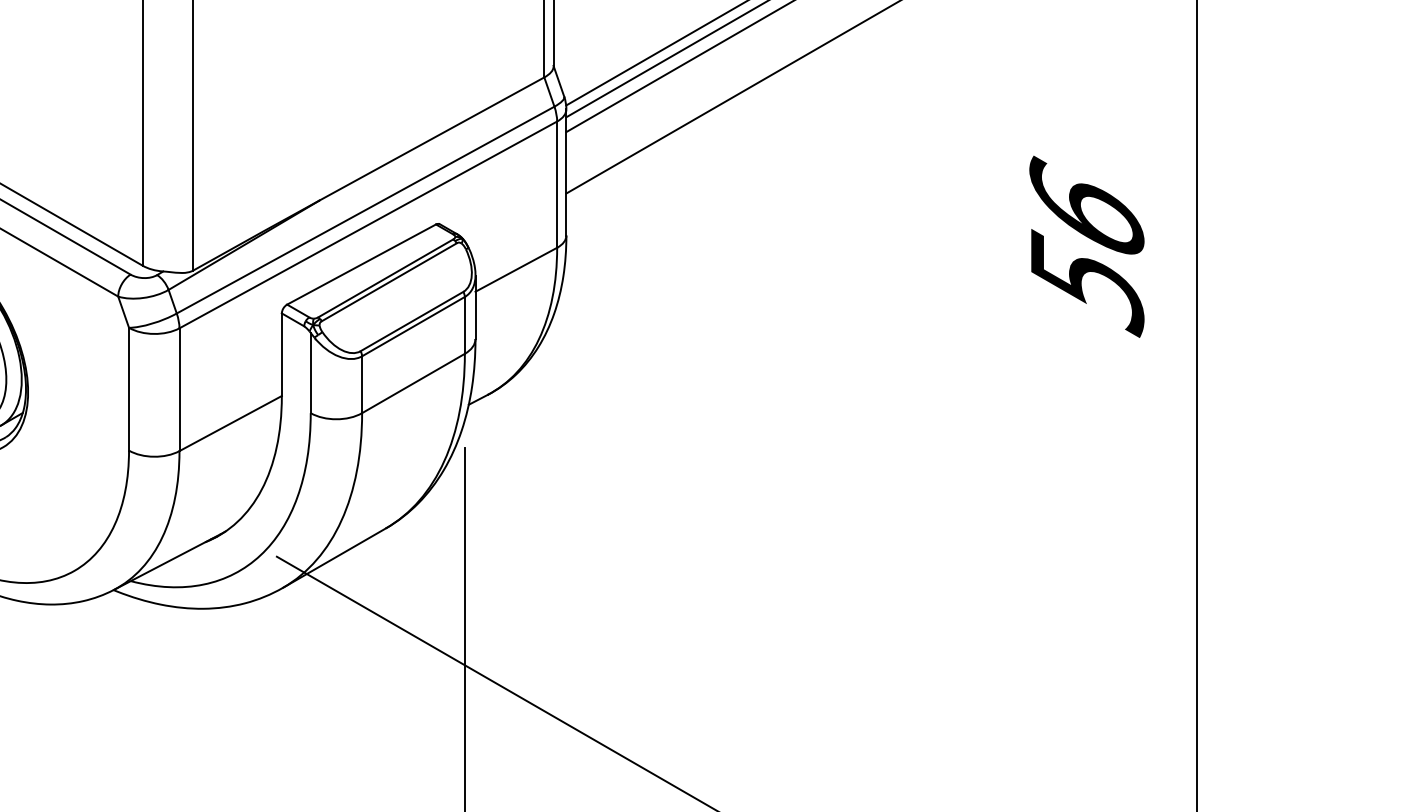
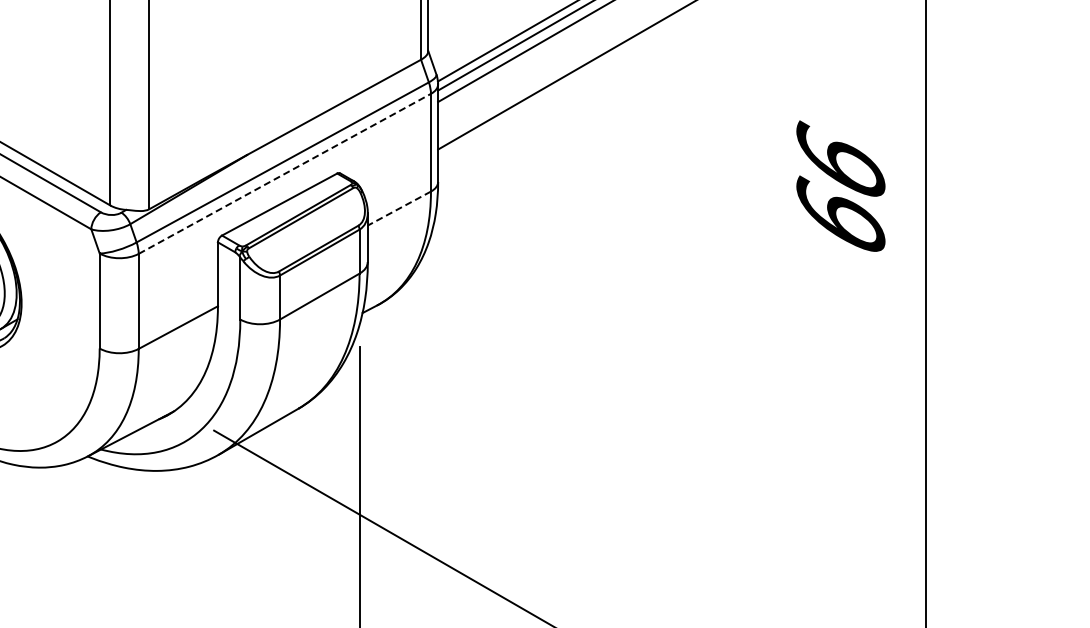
line: (367, 224) -> (284, 173), solid -> dashed
line: (516, 269) -> (399, 208), solid -> dashed
text: (1086, 282) -> (840, 218), 56 -> 66

